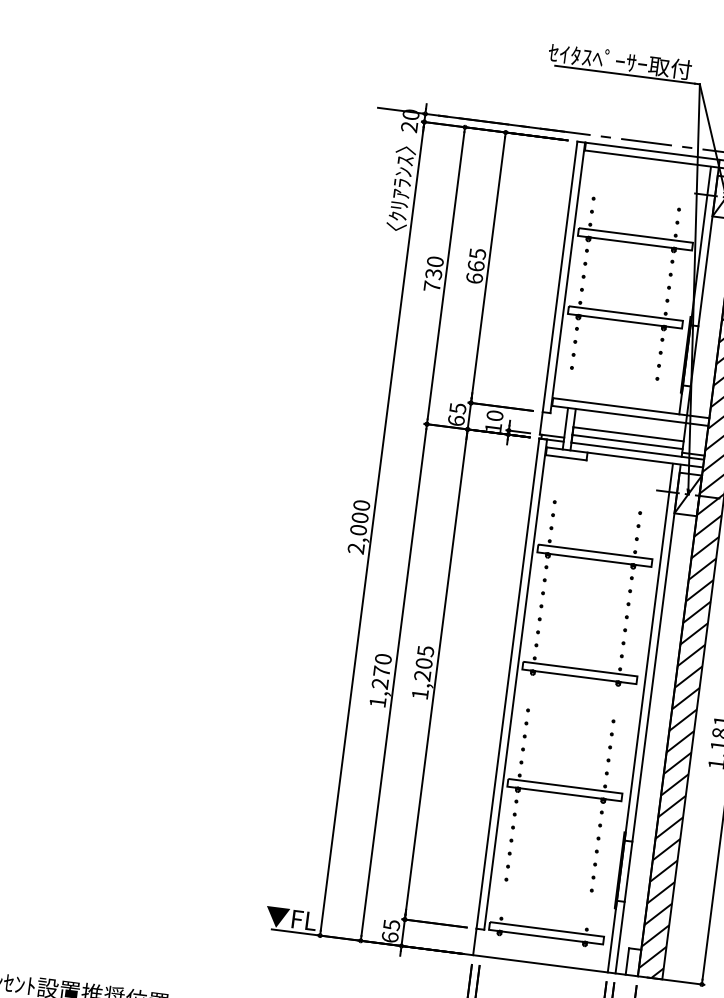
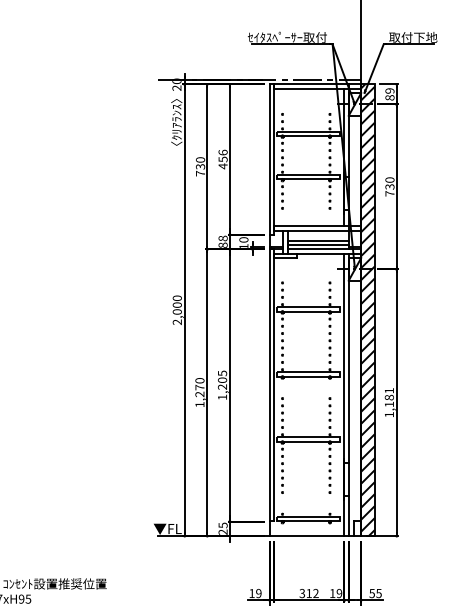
text: (475, 266) -> (222, 159), 665 -> 456
text: (456, 413) -> (222, 241), 65 -> 88
text: (389, 935) -> (222, 531), 65 -> 25

